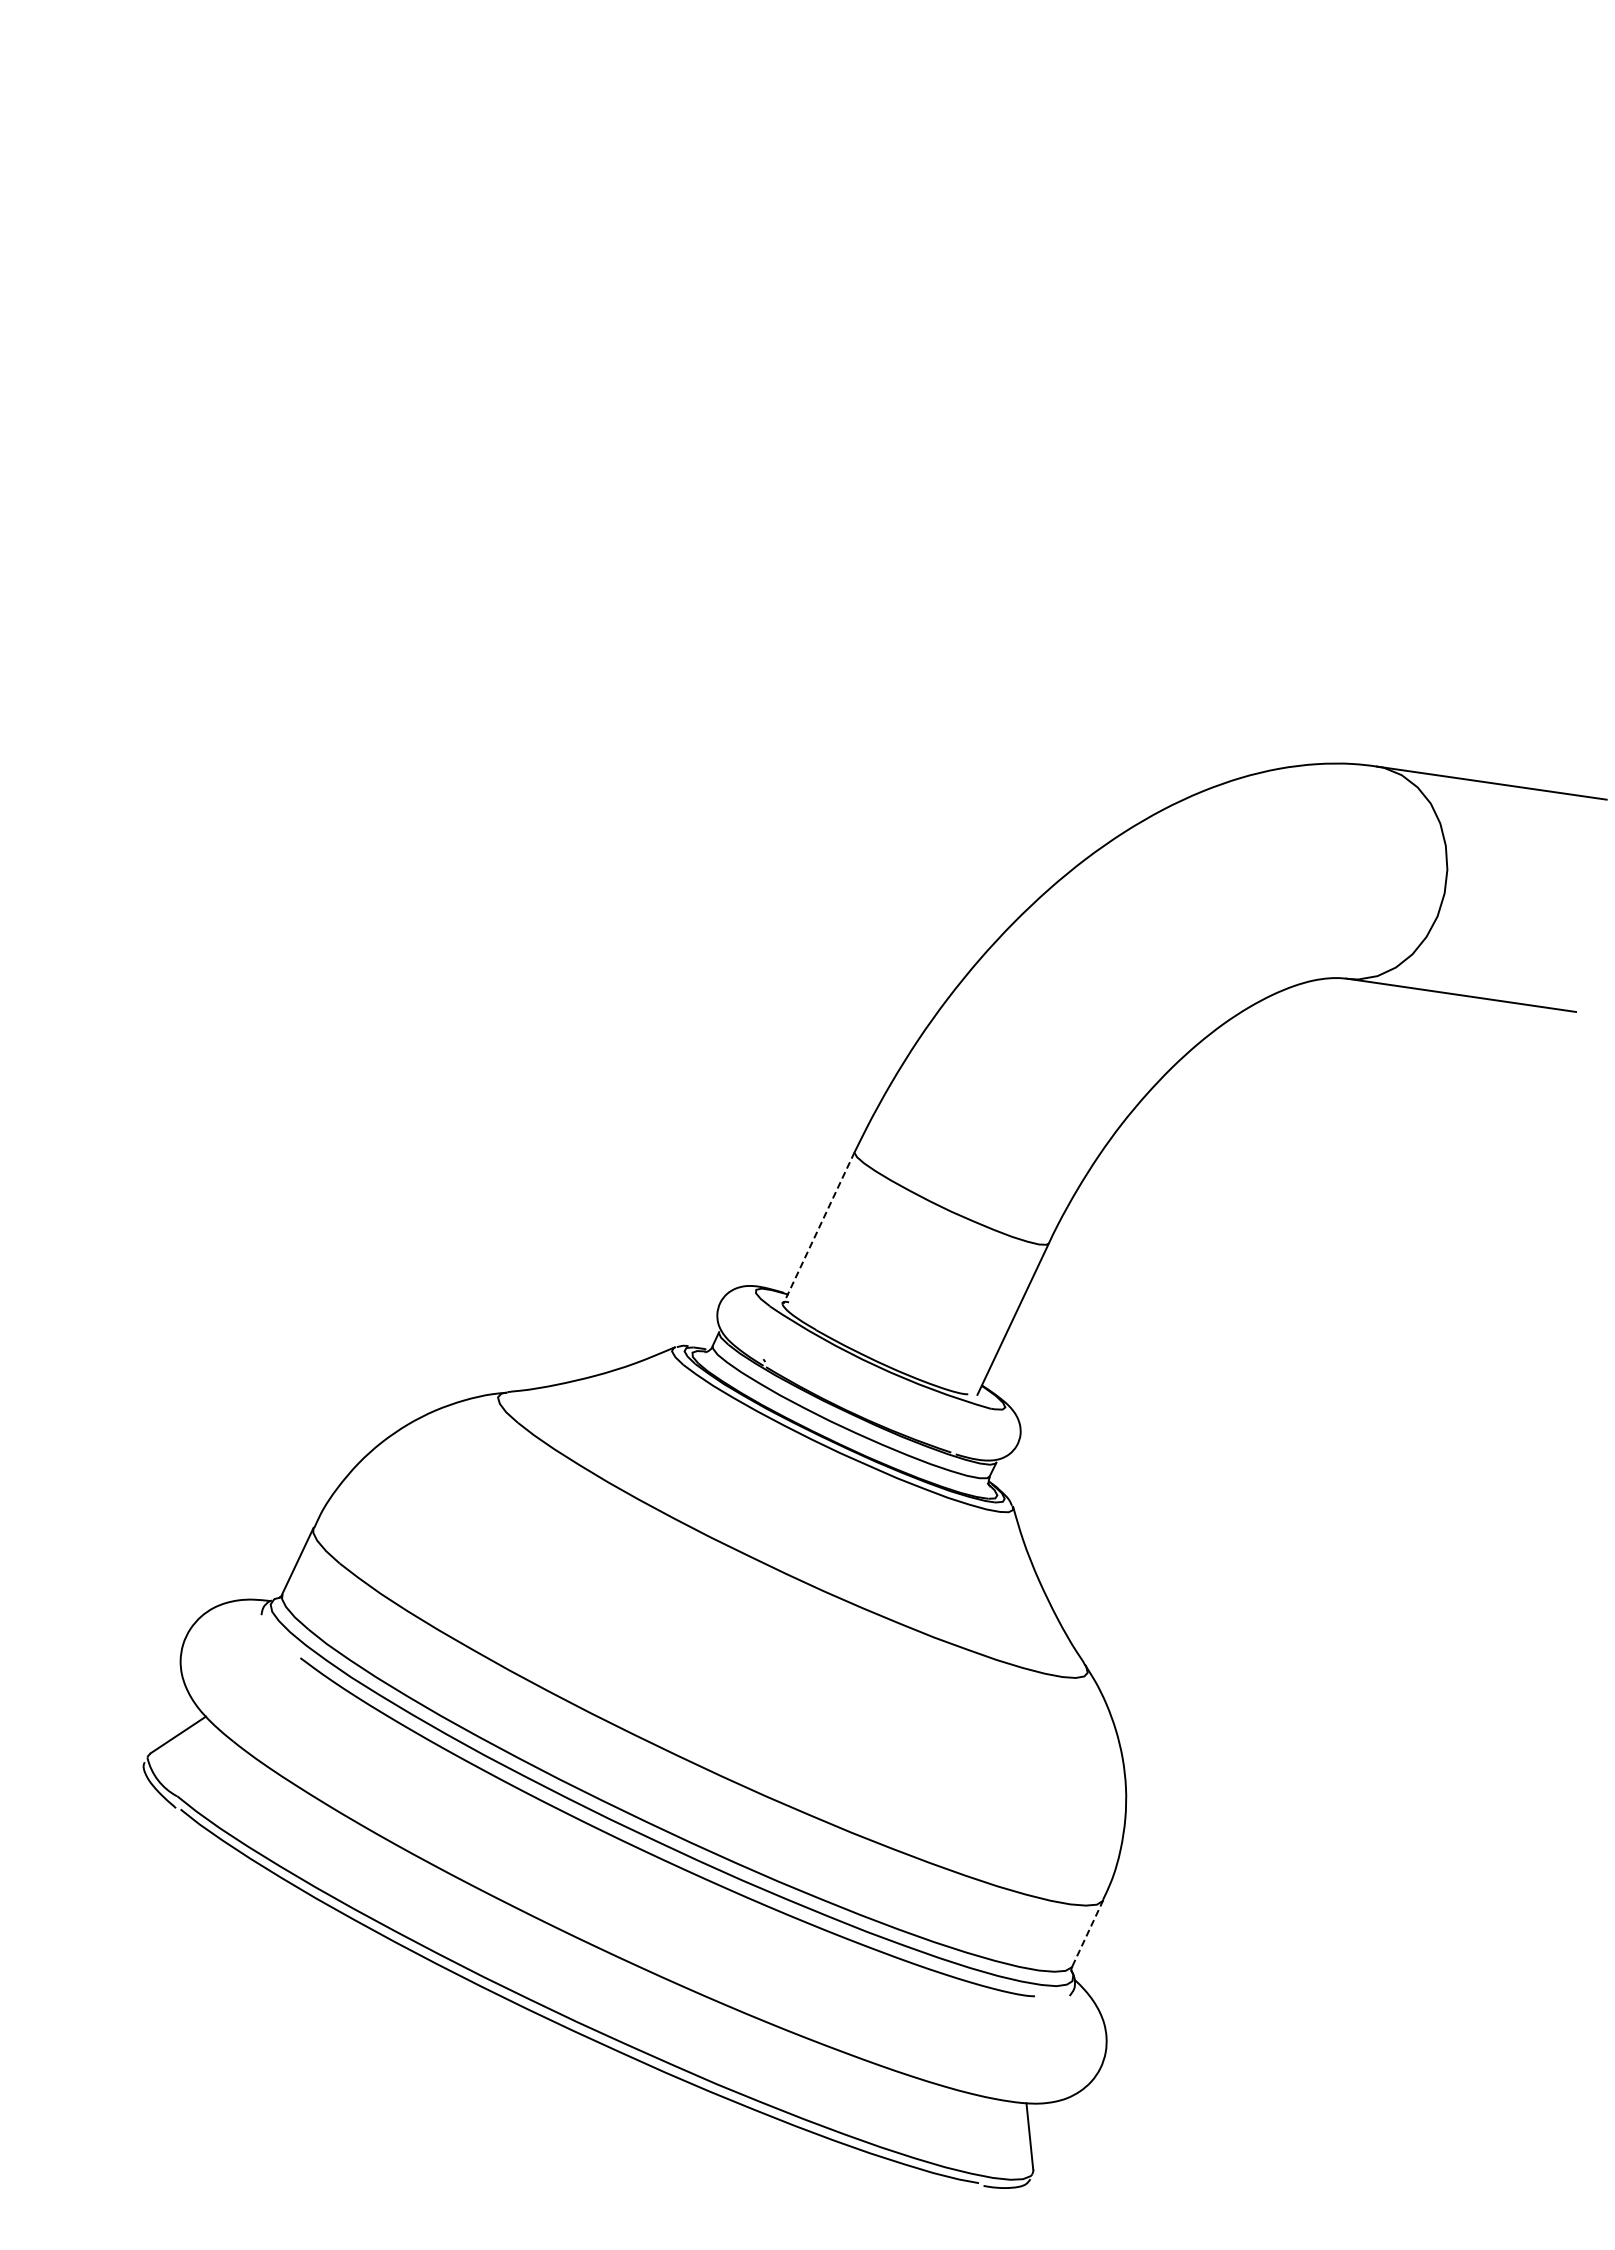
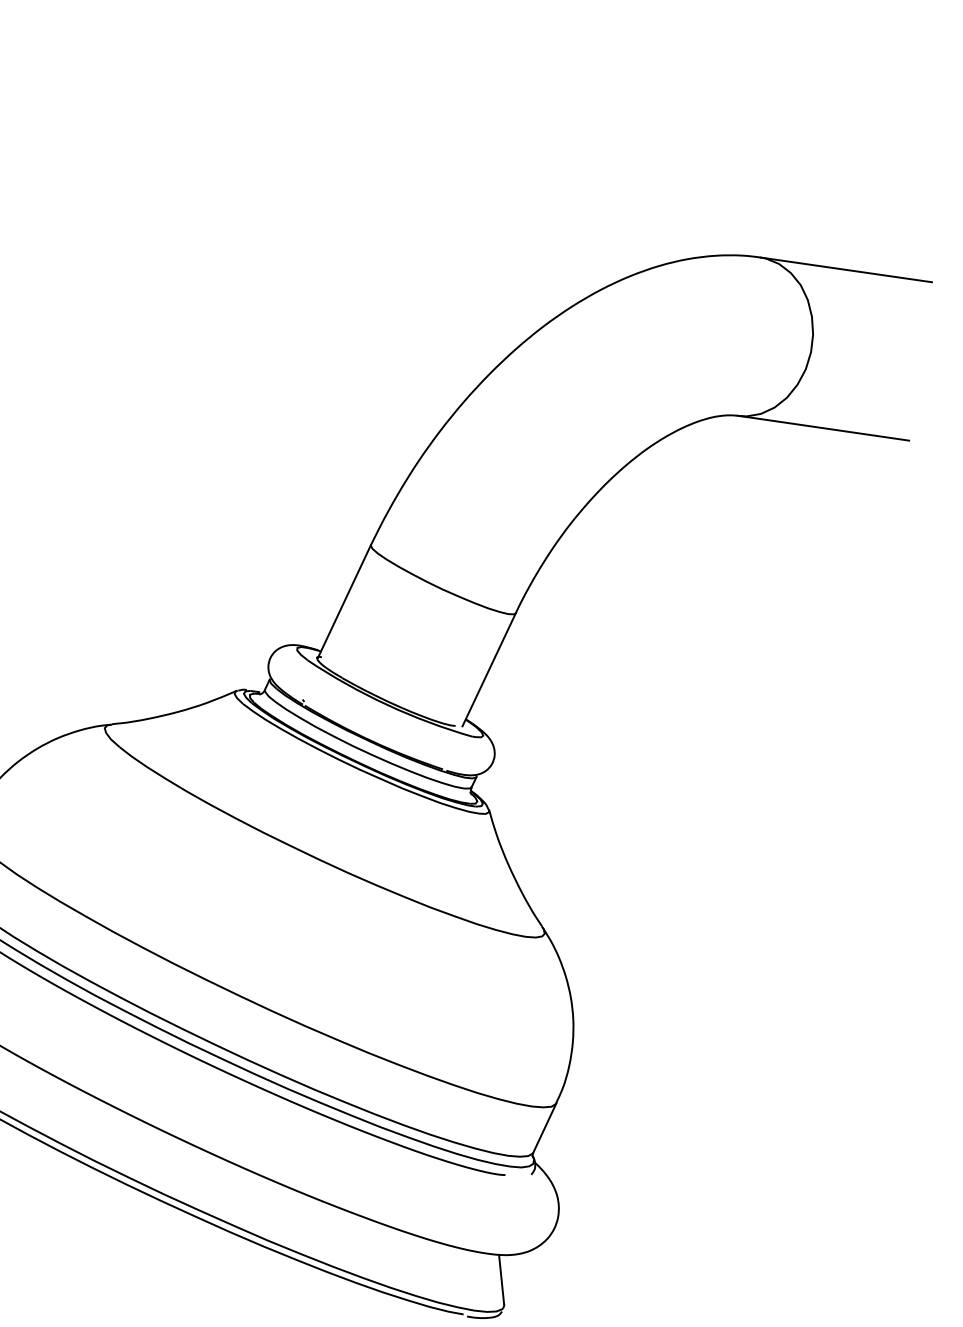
line: (819, 1227) -> (344, 601), dashed -> solid
line: (1087, 1933) -> (544, 1128), dashed -> solid

